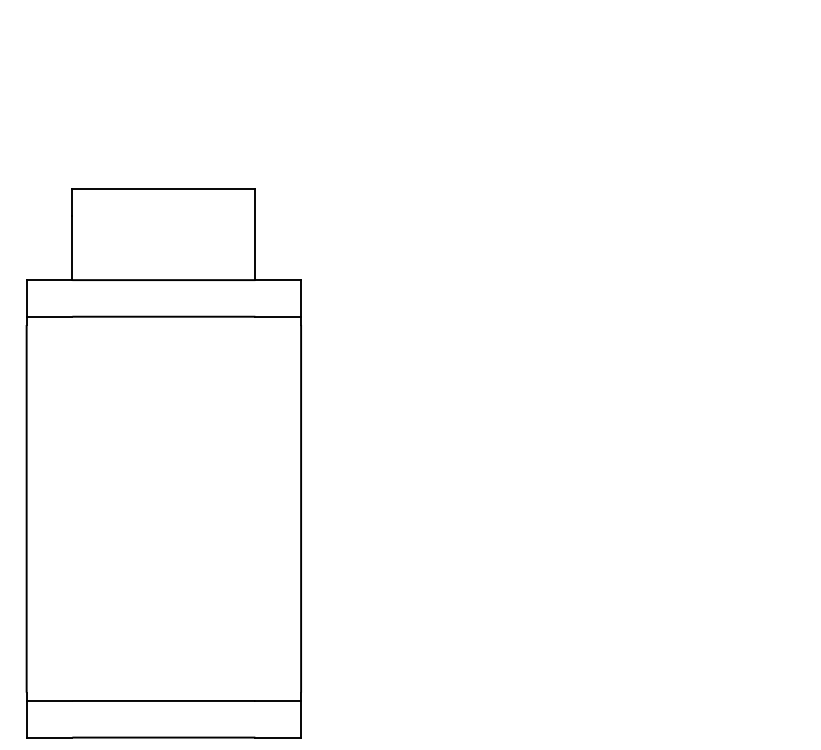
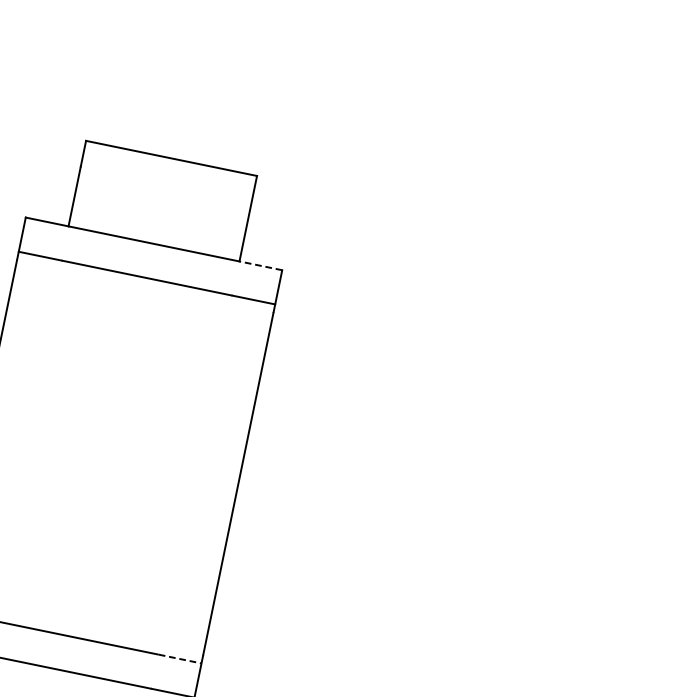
line: (278, 280) -> (261, 266), solid -> dashed
line: (278, 700) -> (180, 658), solid -> dashed

